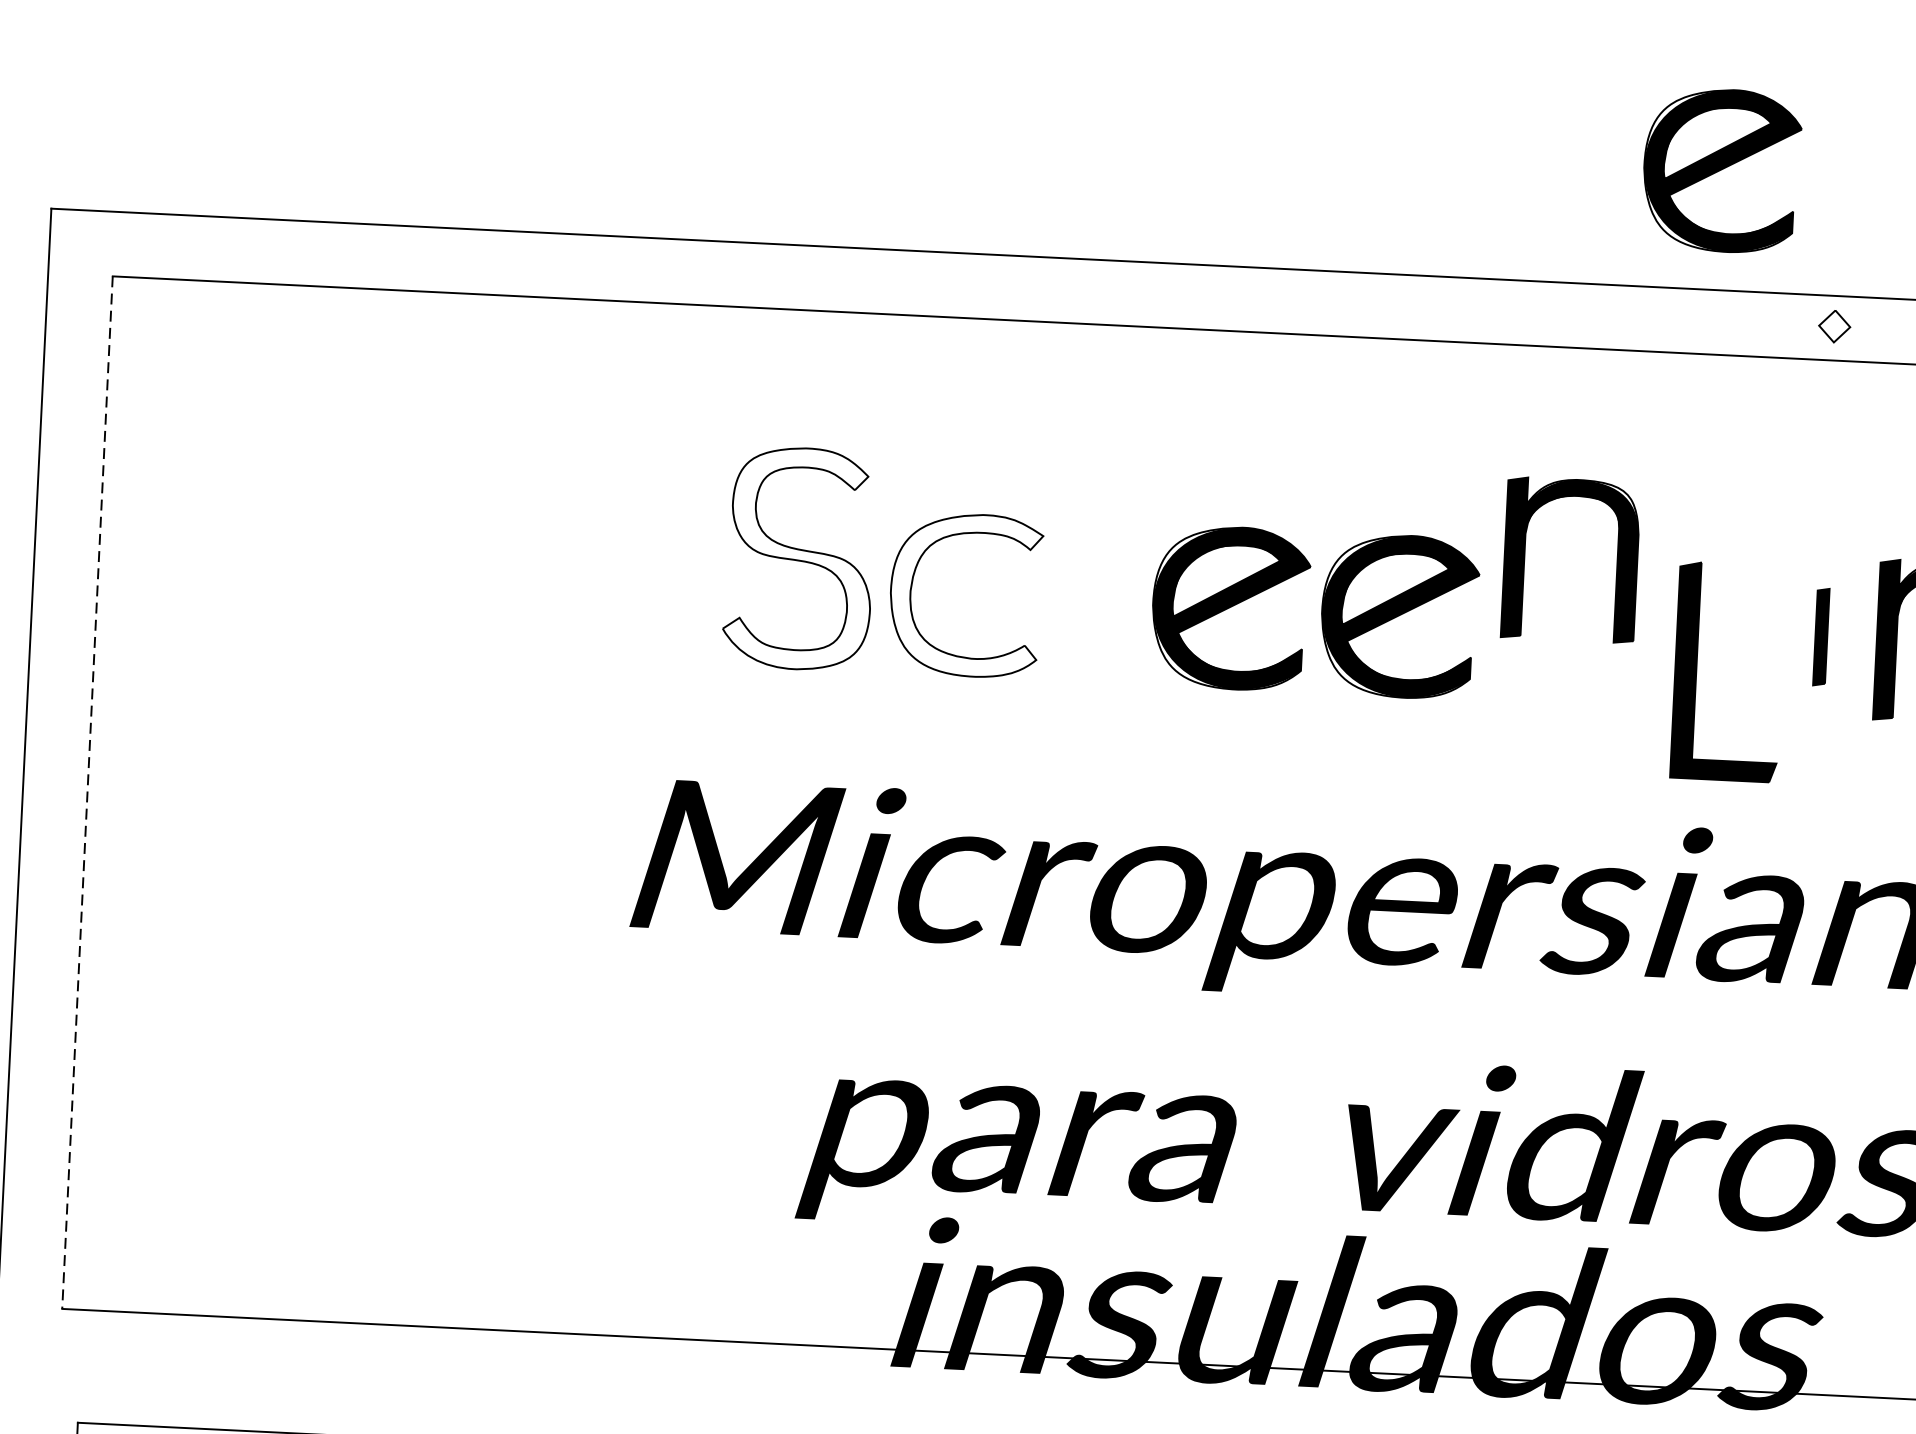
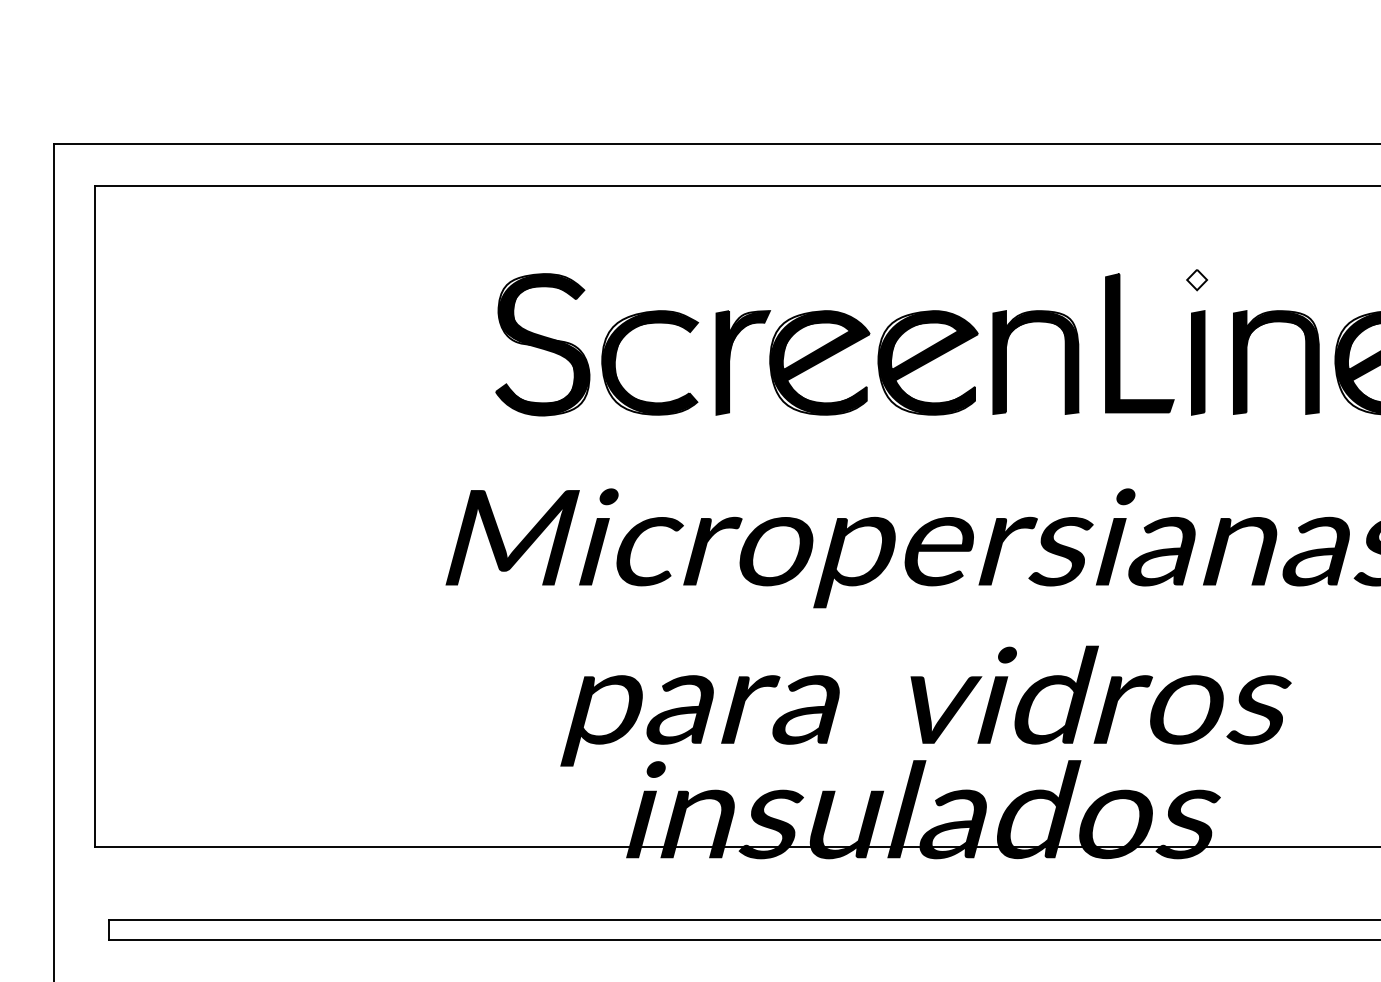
part: (1720, 169) -> (1119, 67), removed
part: (1833, 327) -> (1196, 280), moved
part: (1525, 557) -> (1006, 362), moved
fill: (799, 558) -> (542, 344), added
fill: (964, 594) -> (649, 362), added
part: (1091, 597) -> (730, 360), added
part: (1821, 636) -> (1198, 362), size x1.67
part: (1697, 671) -> (1120, 343), moved
line: (88, 792) -> (95, 516), dashed -> solid

